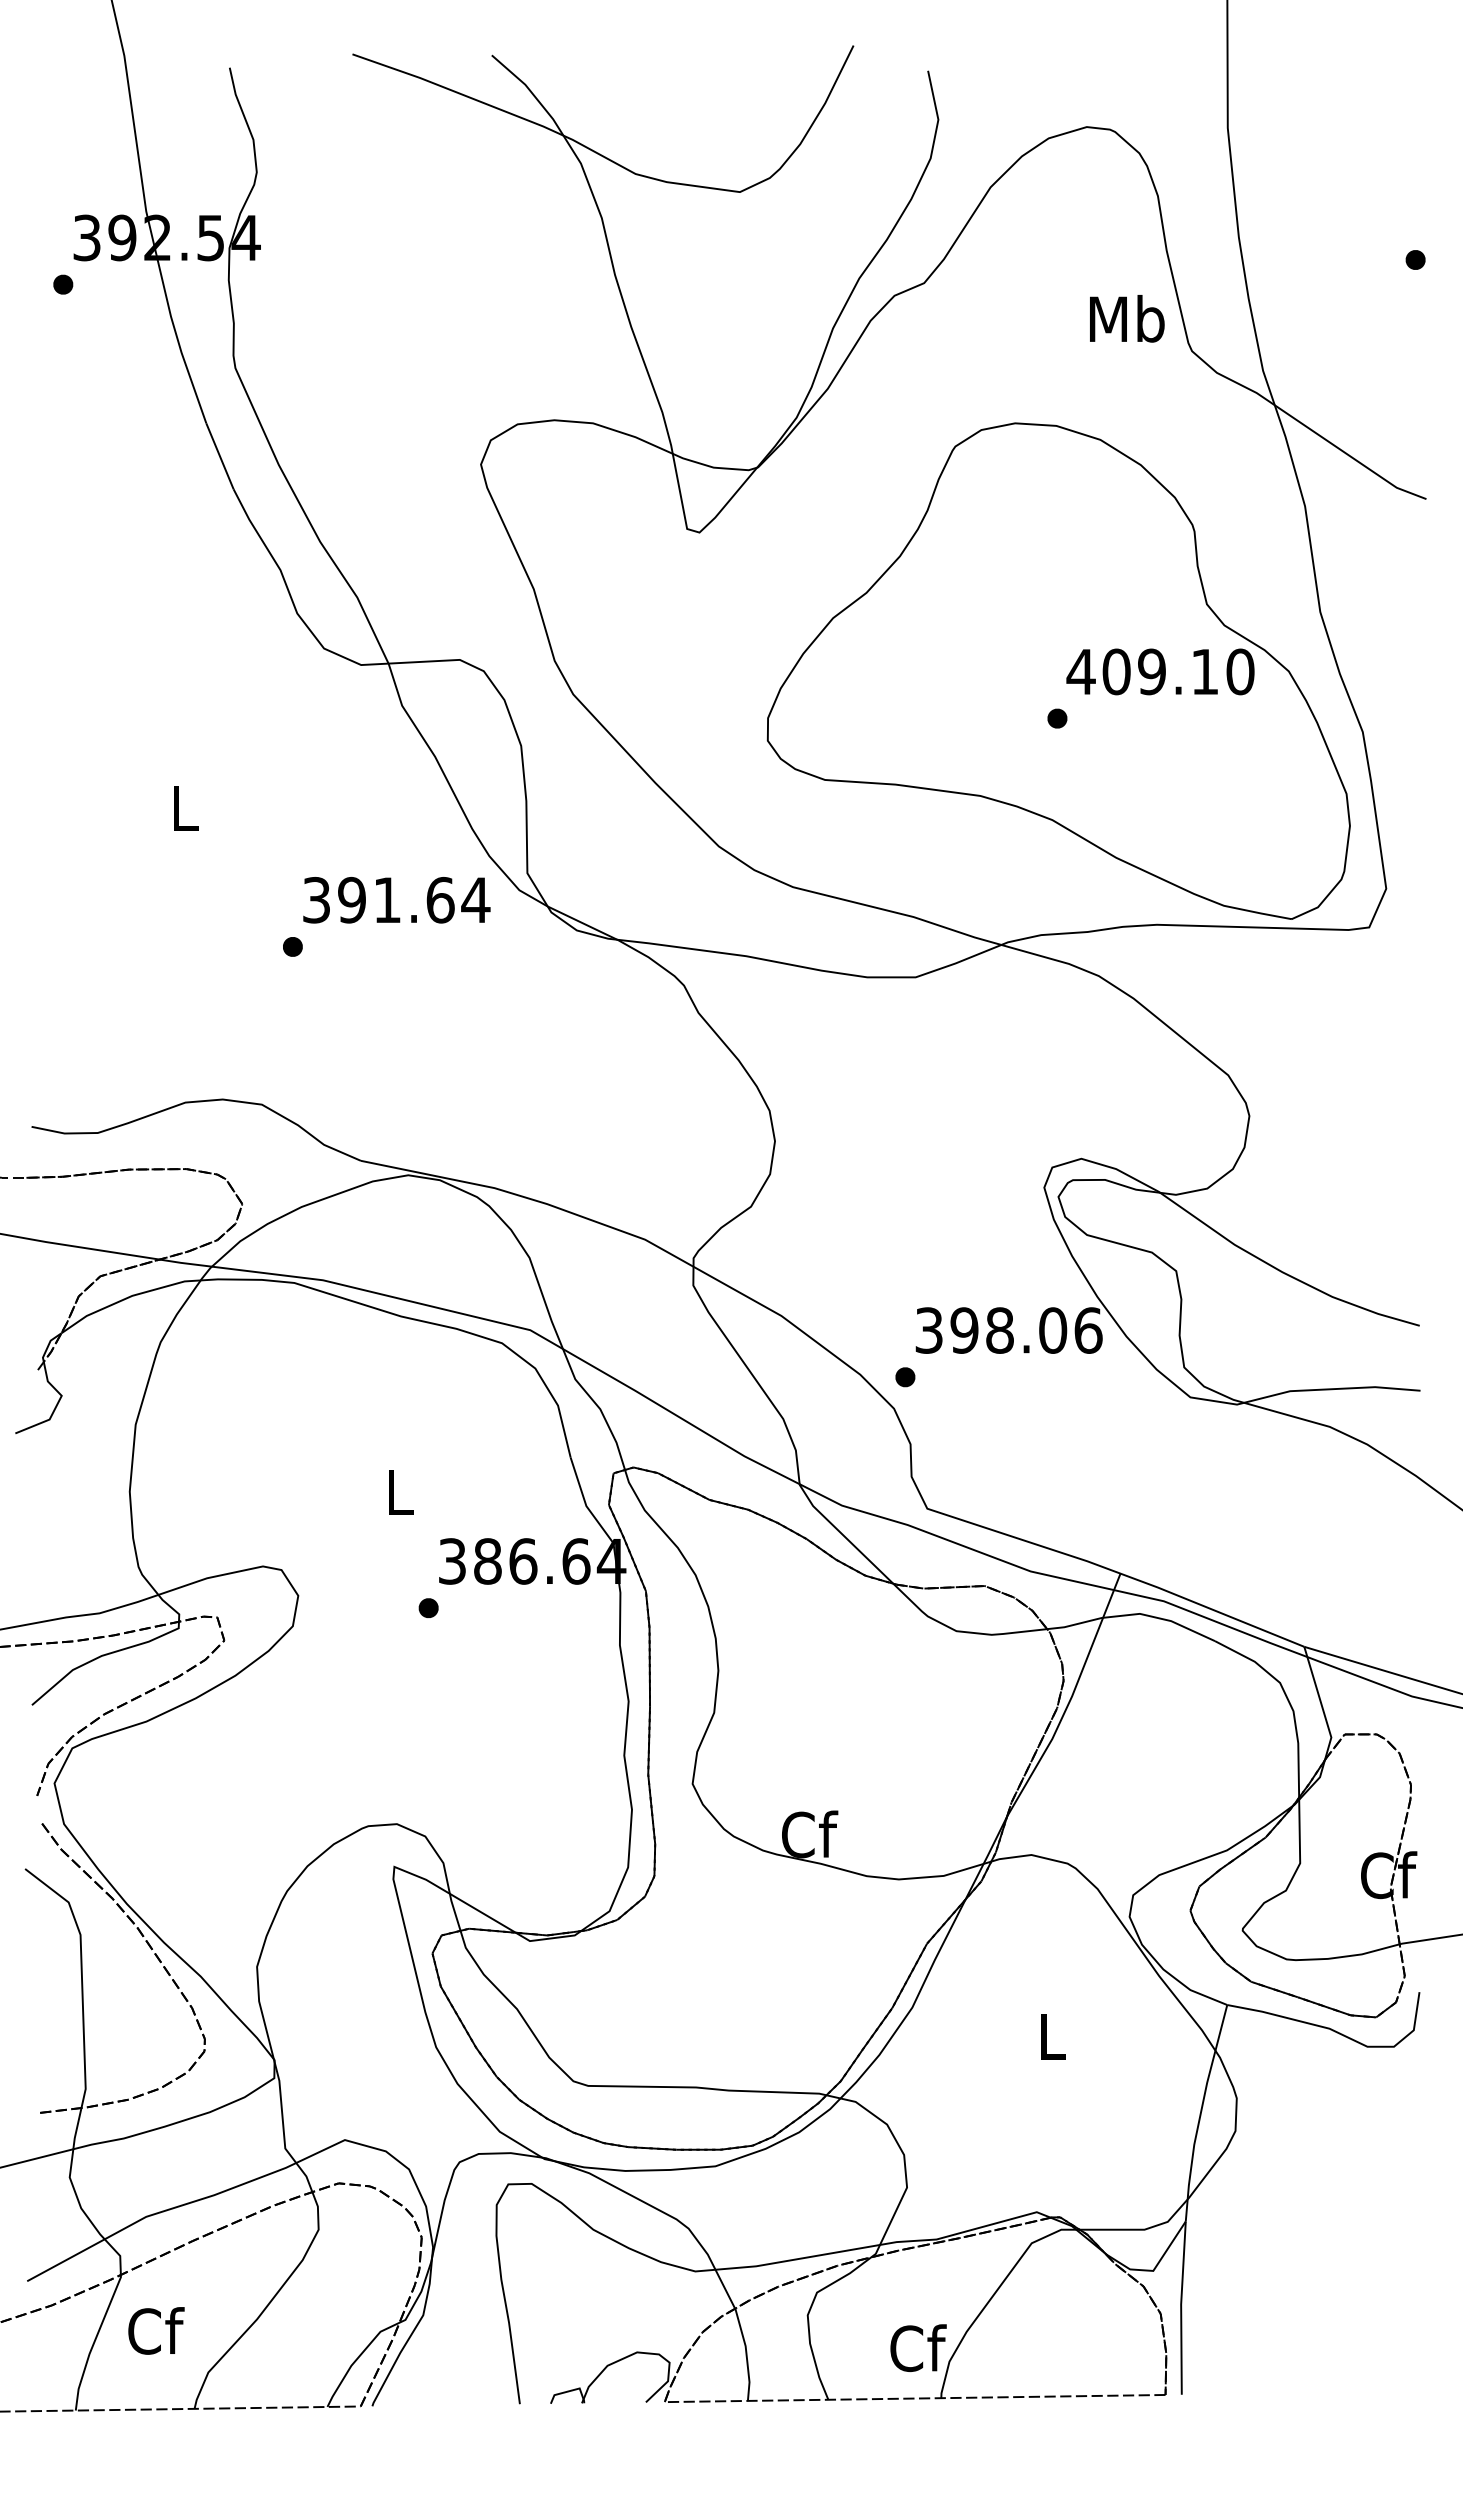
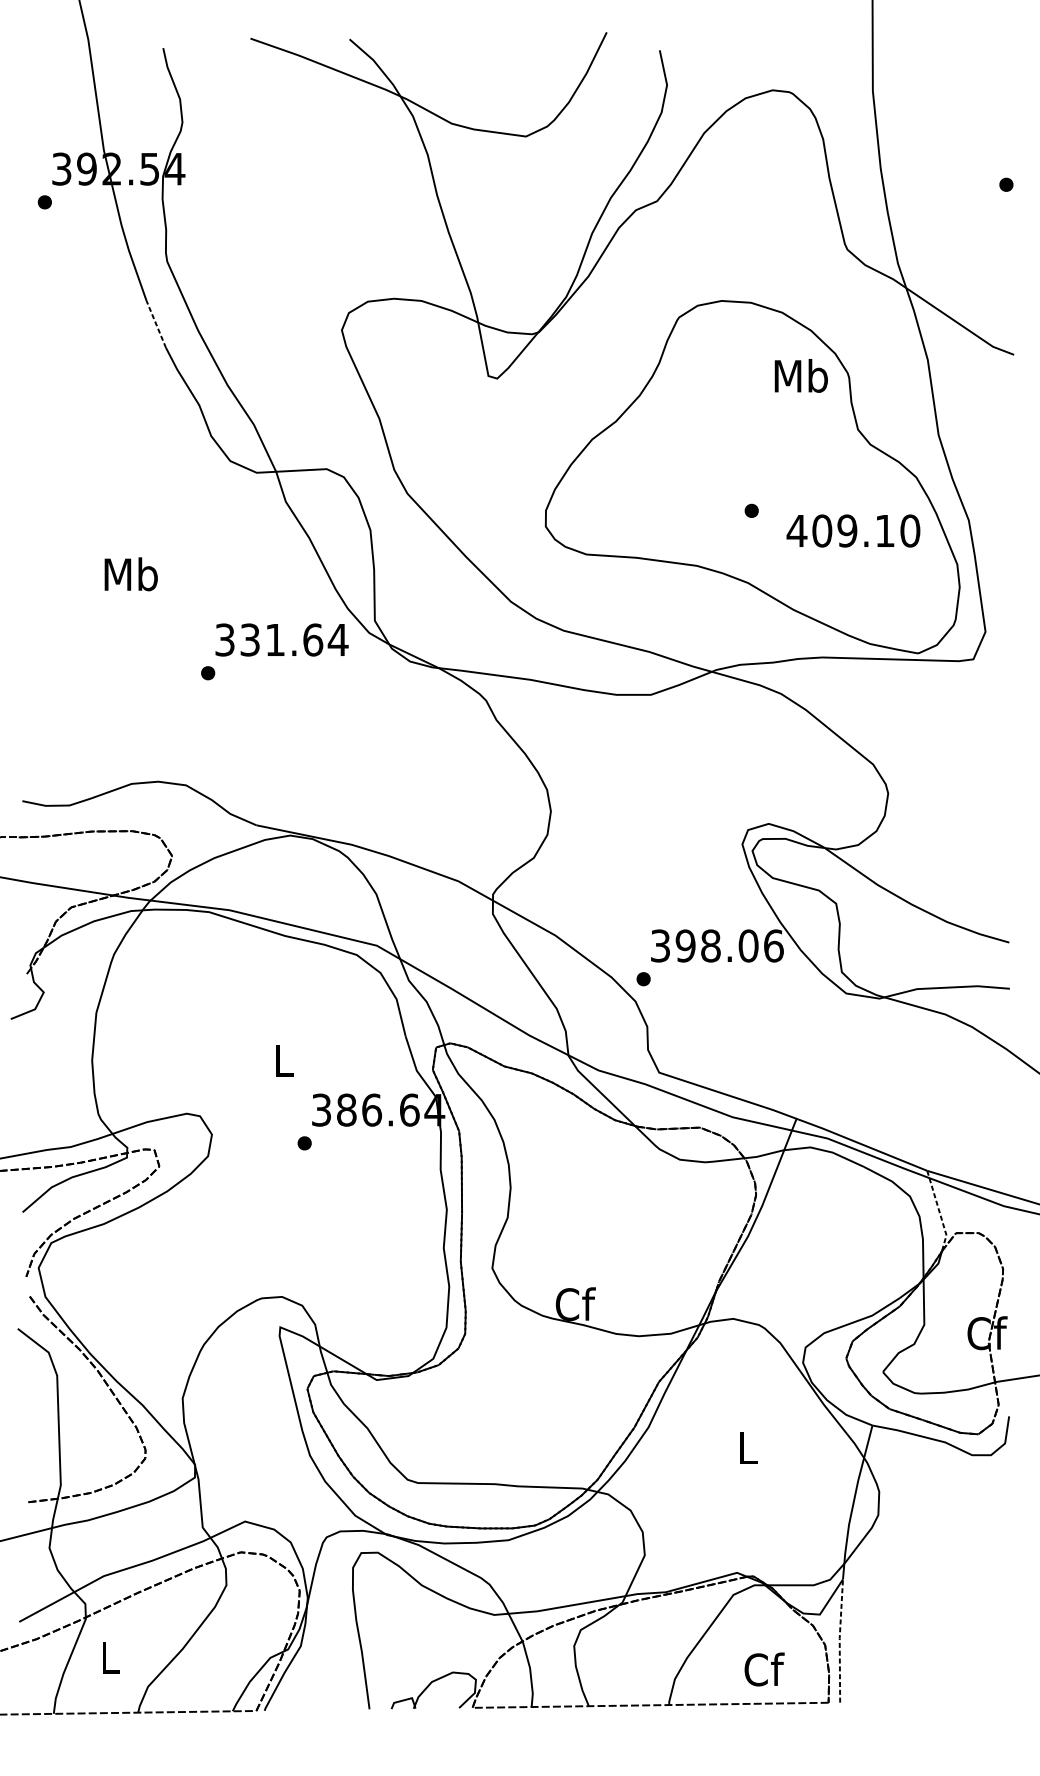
text: (1127, 318) -> (801, 375), moved
line: (219, 456) -> (155, 324), solid -> dashed
text: (1160, 671) -> (853, 530), moved
text: (184, 807) -> (131, 574), L -> Mb
text: (351, 900) -> (249, 640), 391.64 -> 331.64
line: (1321, 1704) -> (939, 1211), solid -> dashed
line: (1181, 2307) -> (839, 1640), solid -> dashed
text: (156, 2330) -> (111, 1656), Cf -> L
text: (918, 2348) -> (764, 1669), moved

